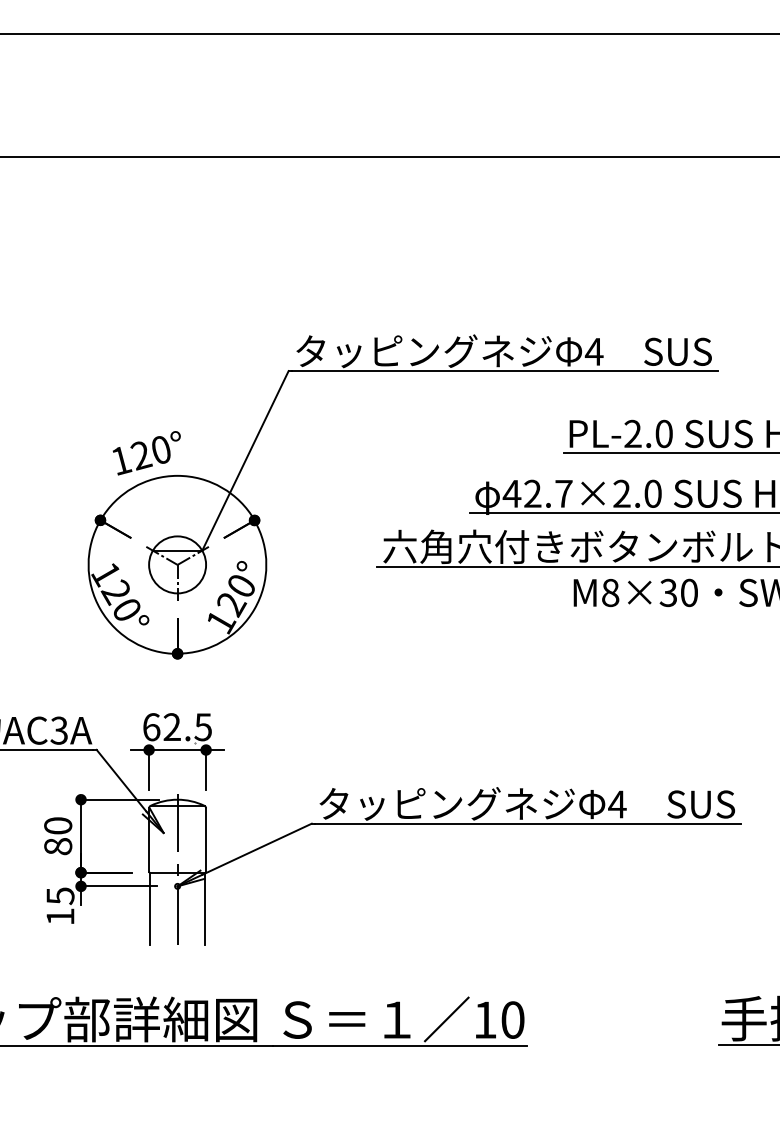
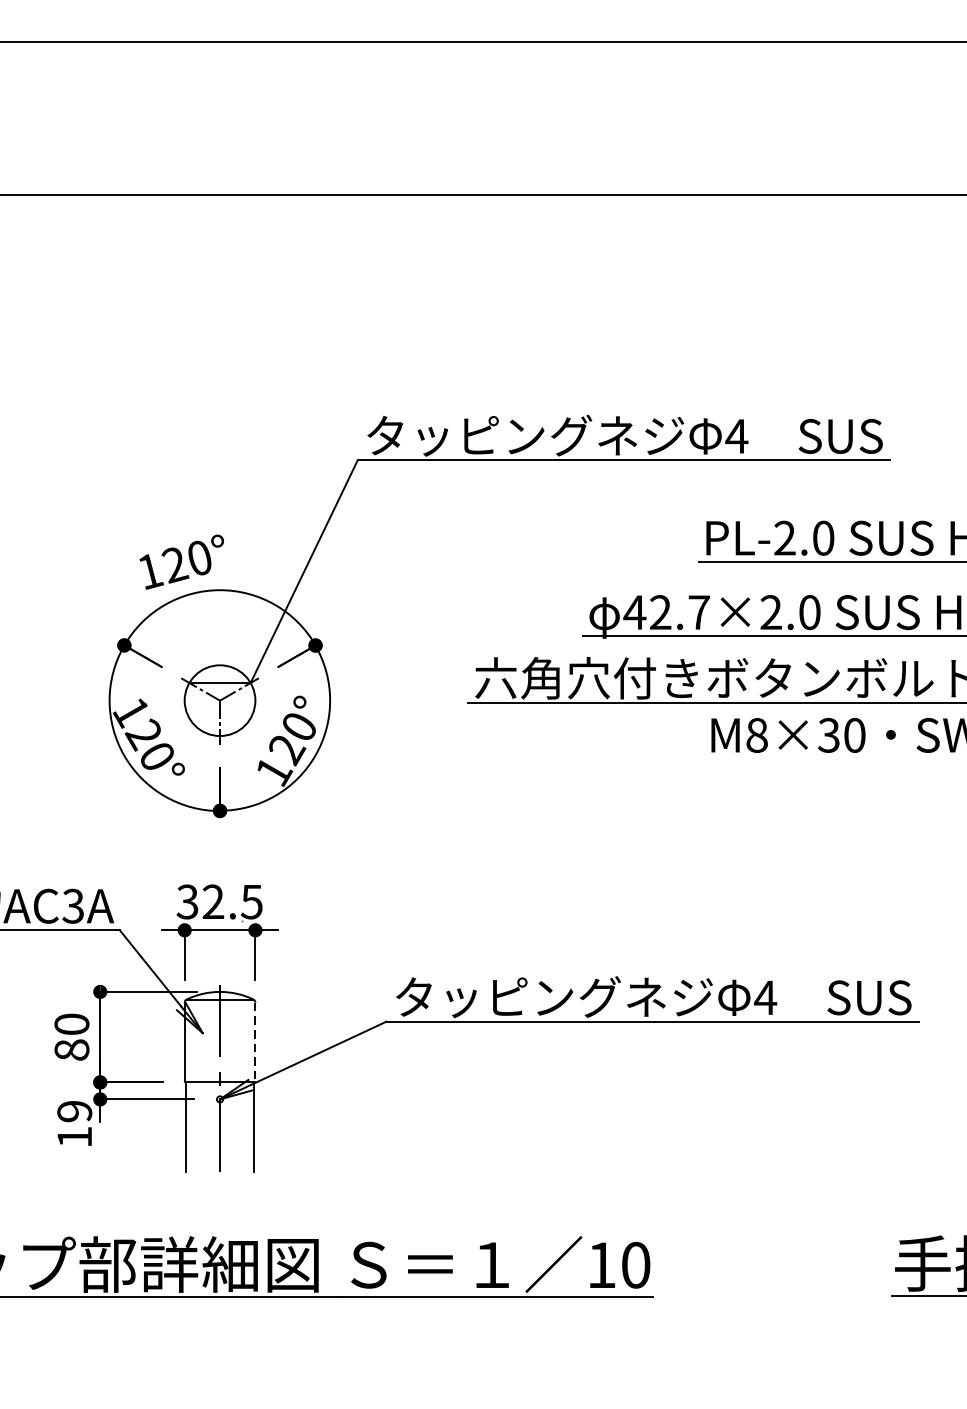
text: (151, 727) -> (187, 902), 62.5 -> 32.5
line: (206, 840) -> (255, 1042), solid -> dashed
text: (60, 896) -> (74, 1111), 15 -> 19

